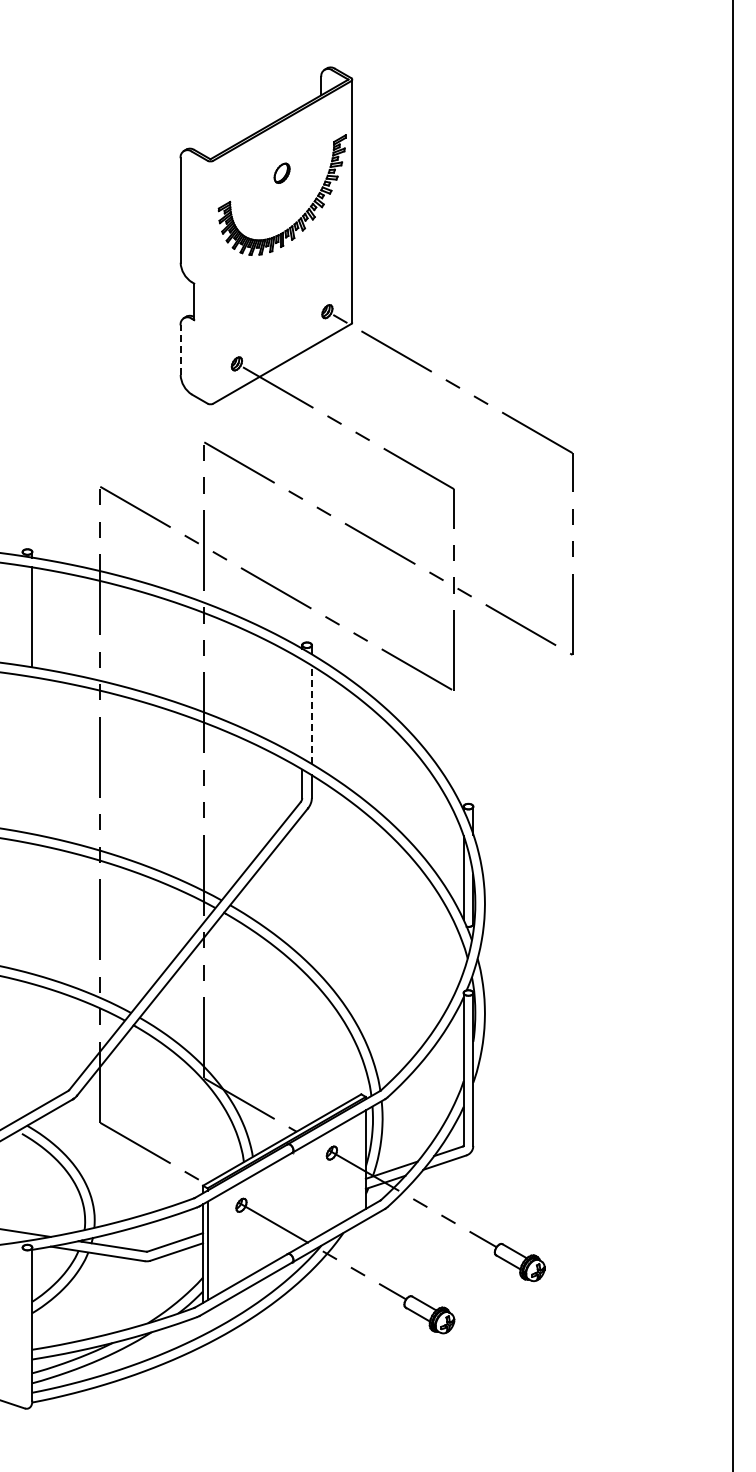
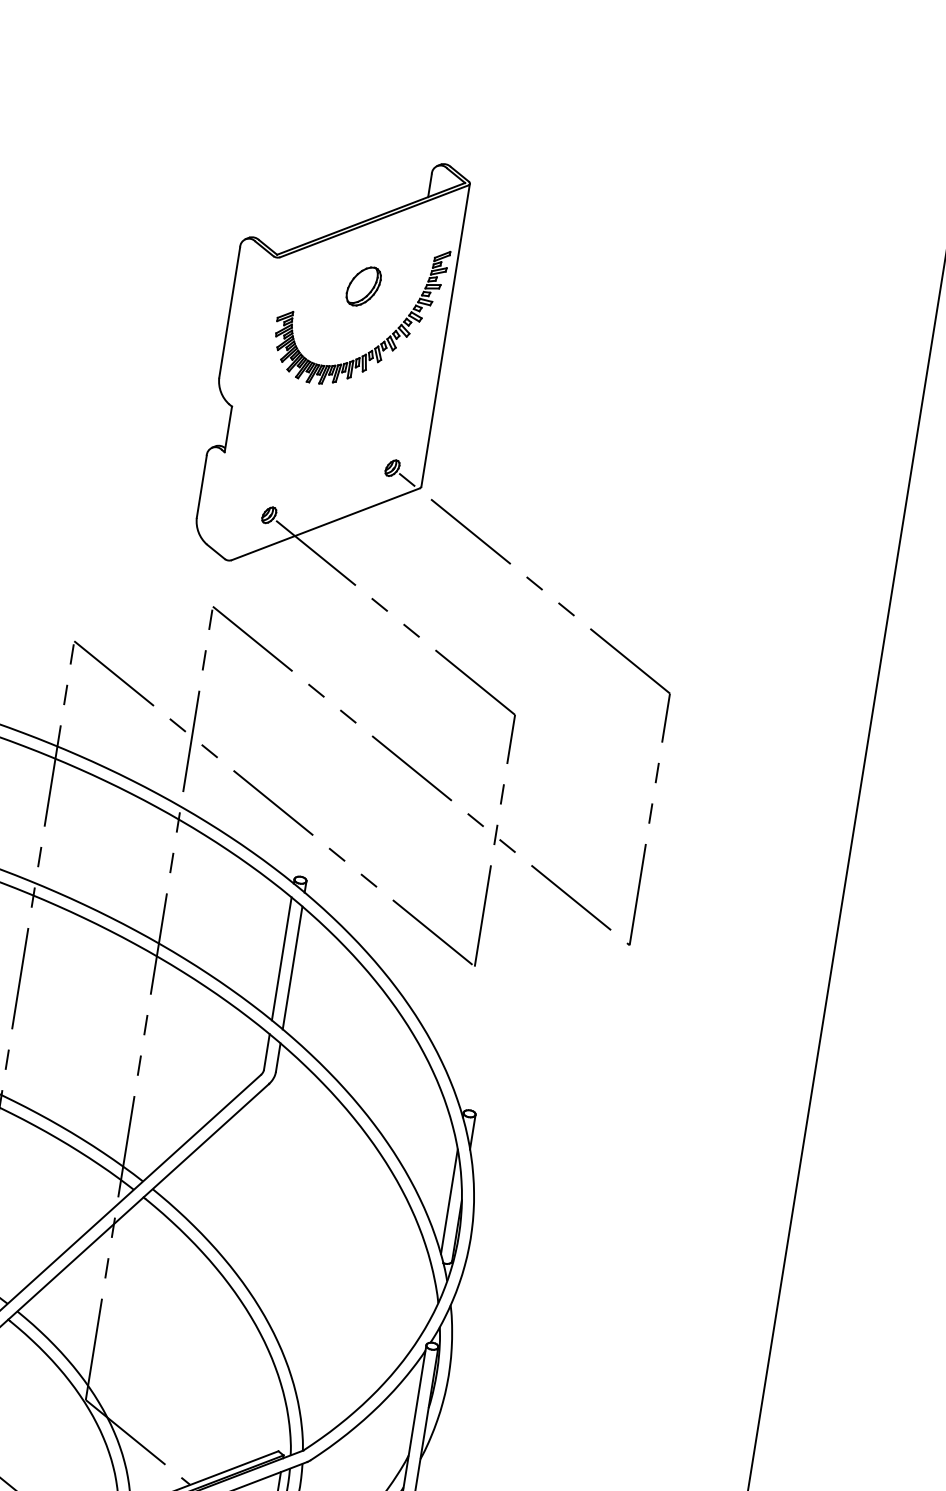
part: (281, 173) -> (362, 286), size x1.67
line: (180, 350) -> (201, 487), dashed -> solid
line: (302, 708) -> (282, 958), added
line: (311, 714) -> (292, 967), dashed -> solid

